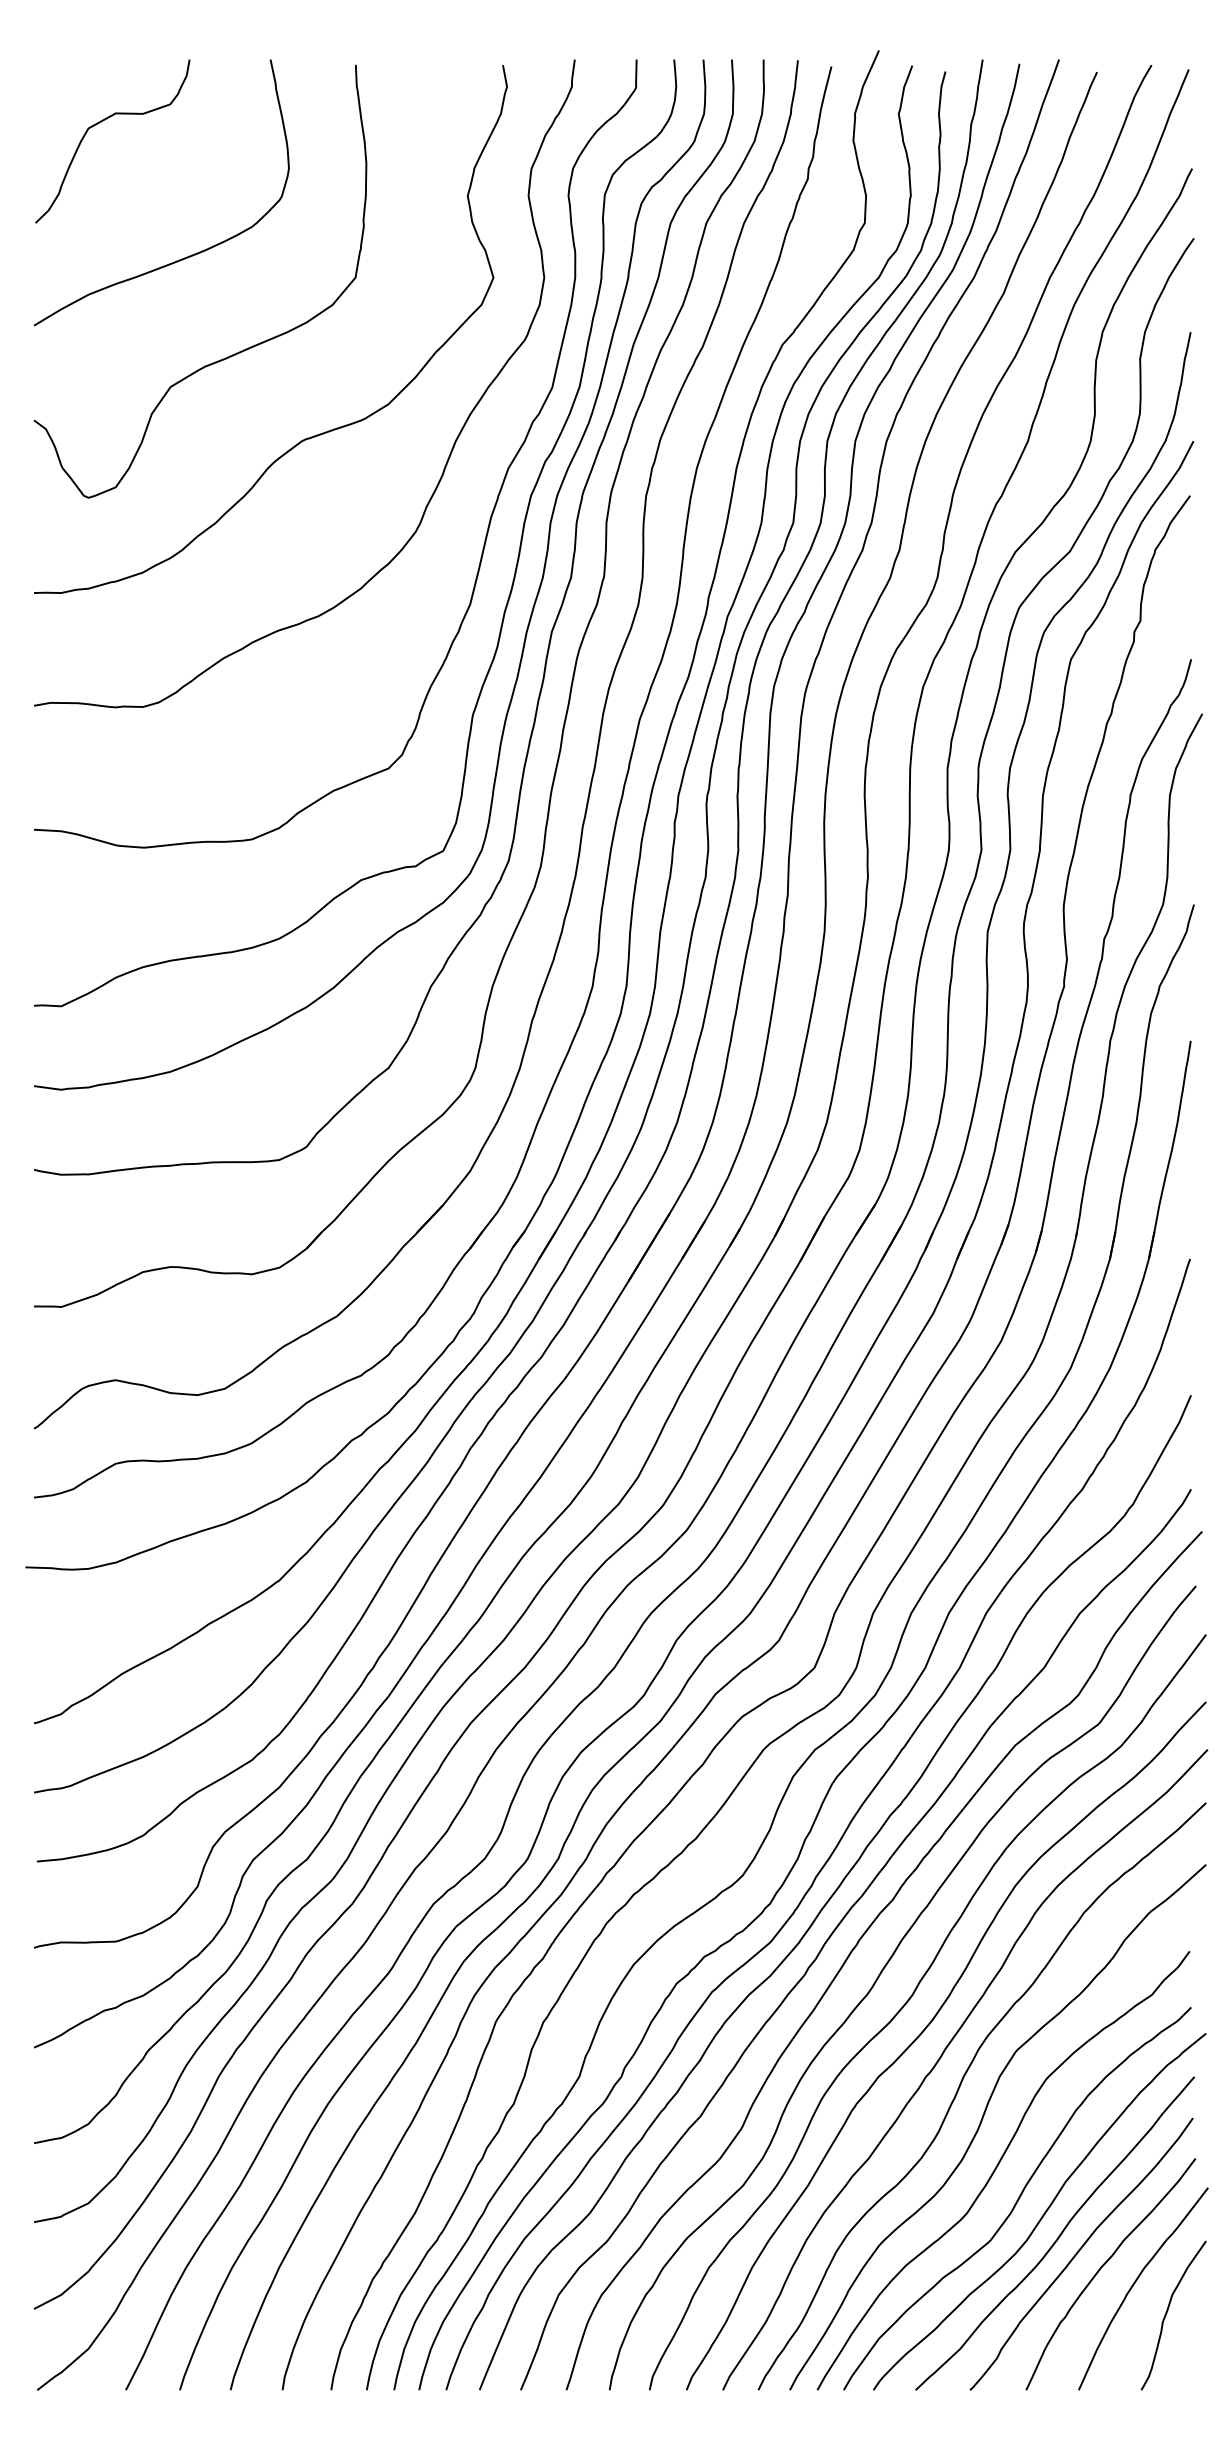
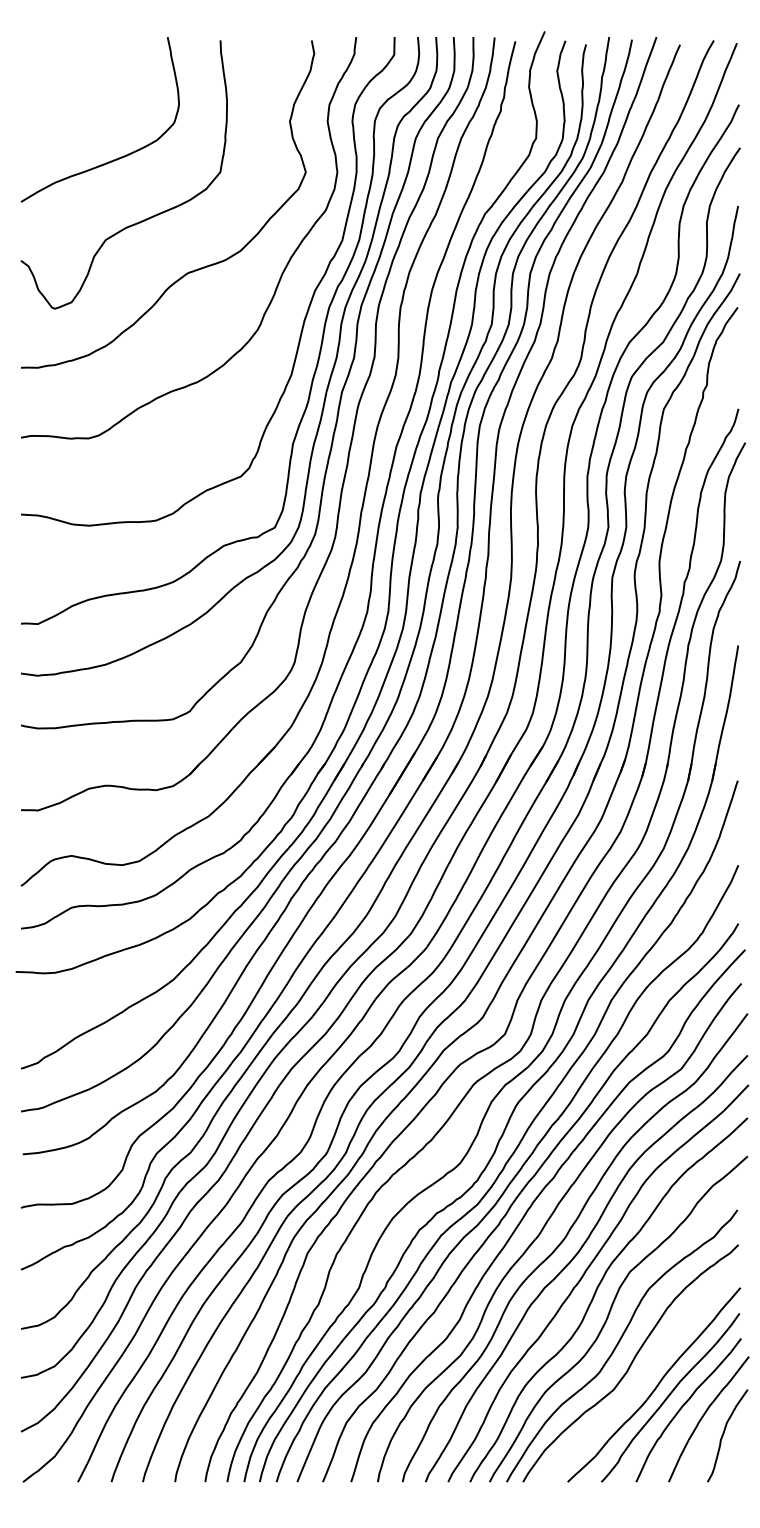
curve: (99, 124) -> (61, 77), removed
curve: (1042, 2213) -> (646, 1372), removed

